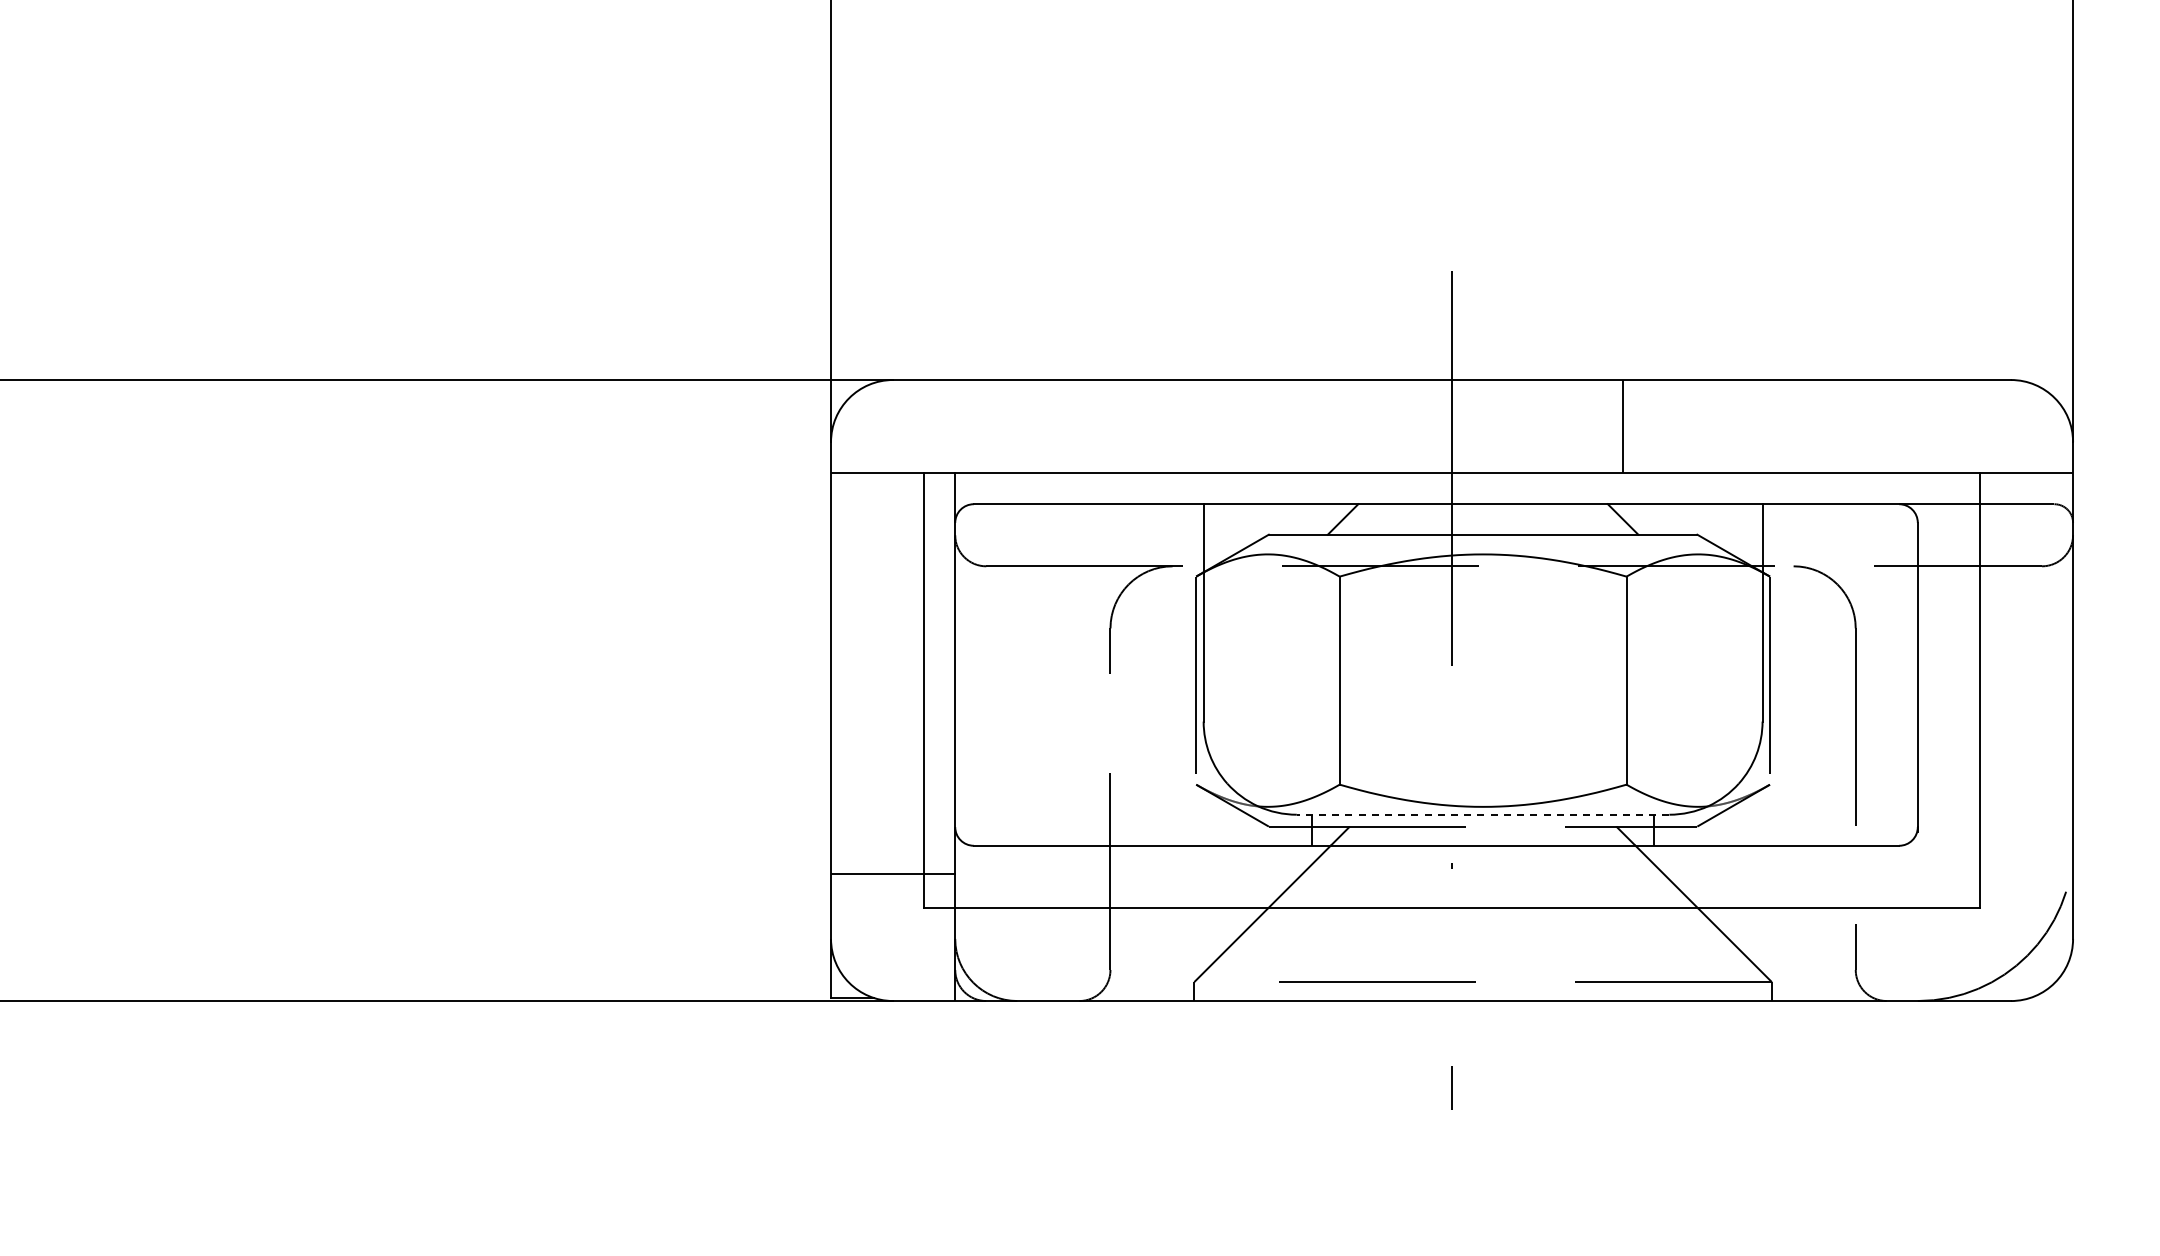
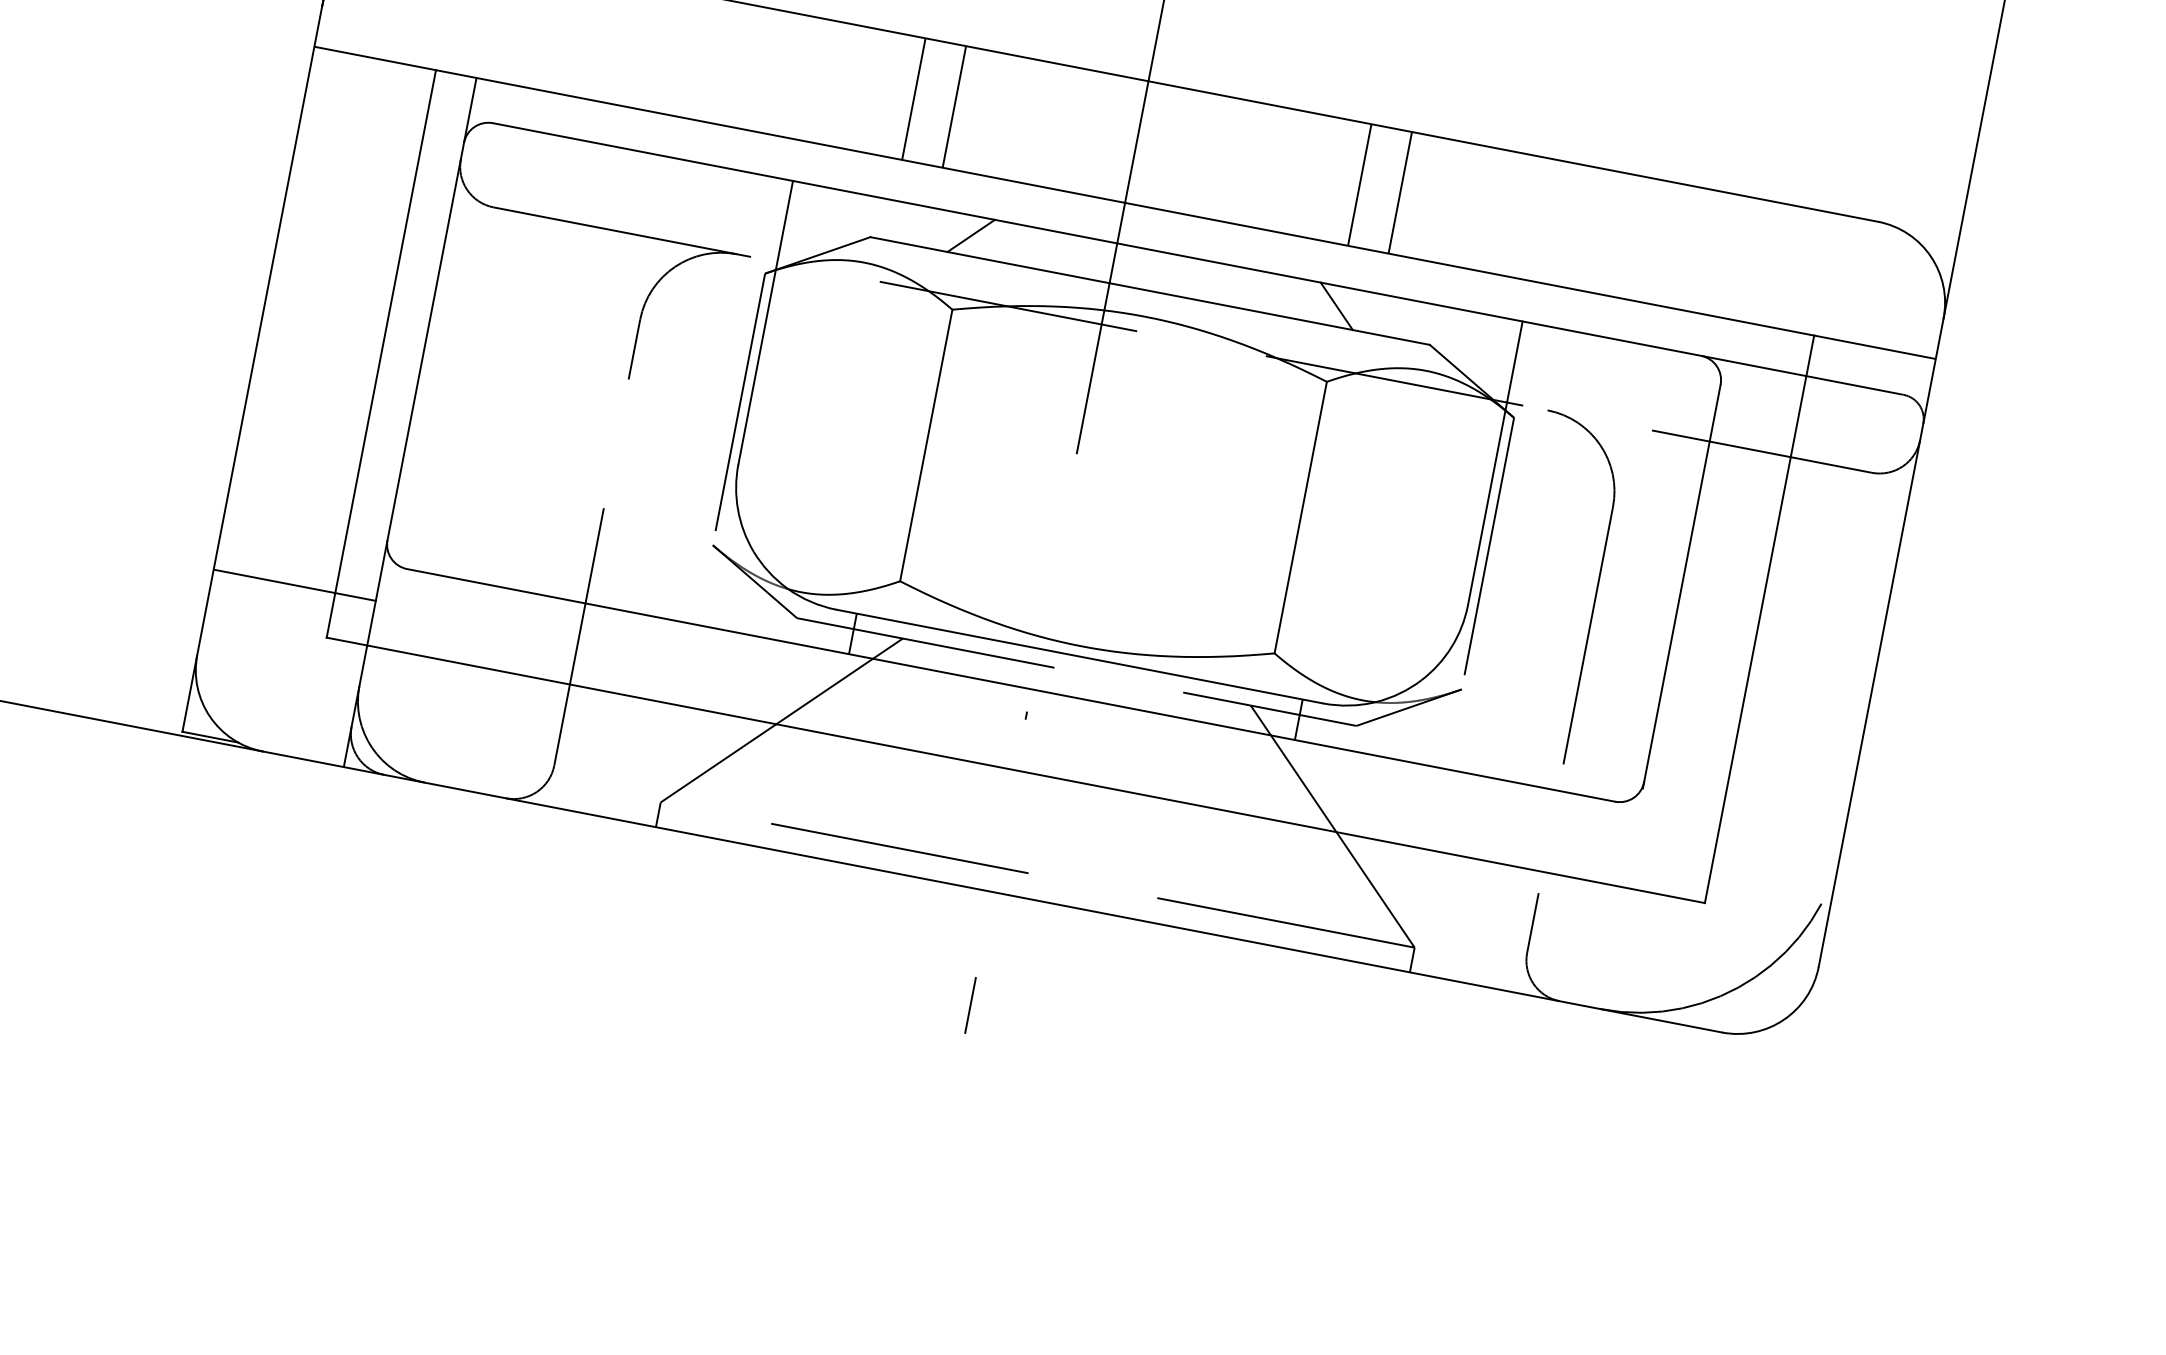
line: (1281, 426) -> (914, 99), added
line: (1312, 426) -> (954, 106), added
line: (1653, 426) -> (1399, 192), added
line: (1482, 814) -> (1079, 656), dashed -> solid

